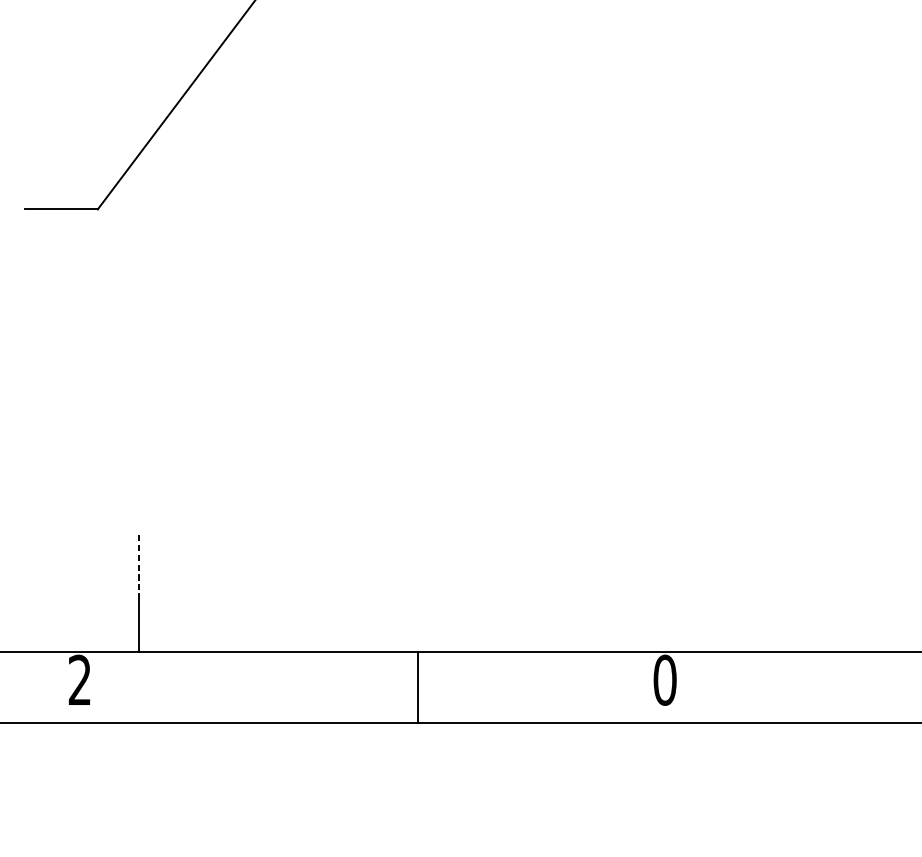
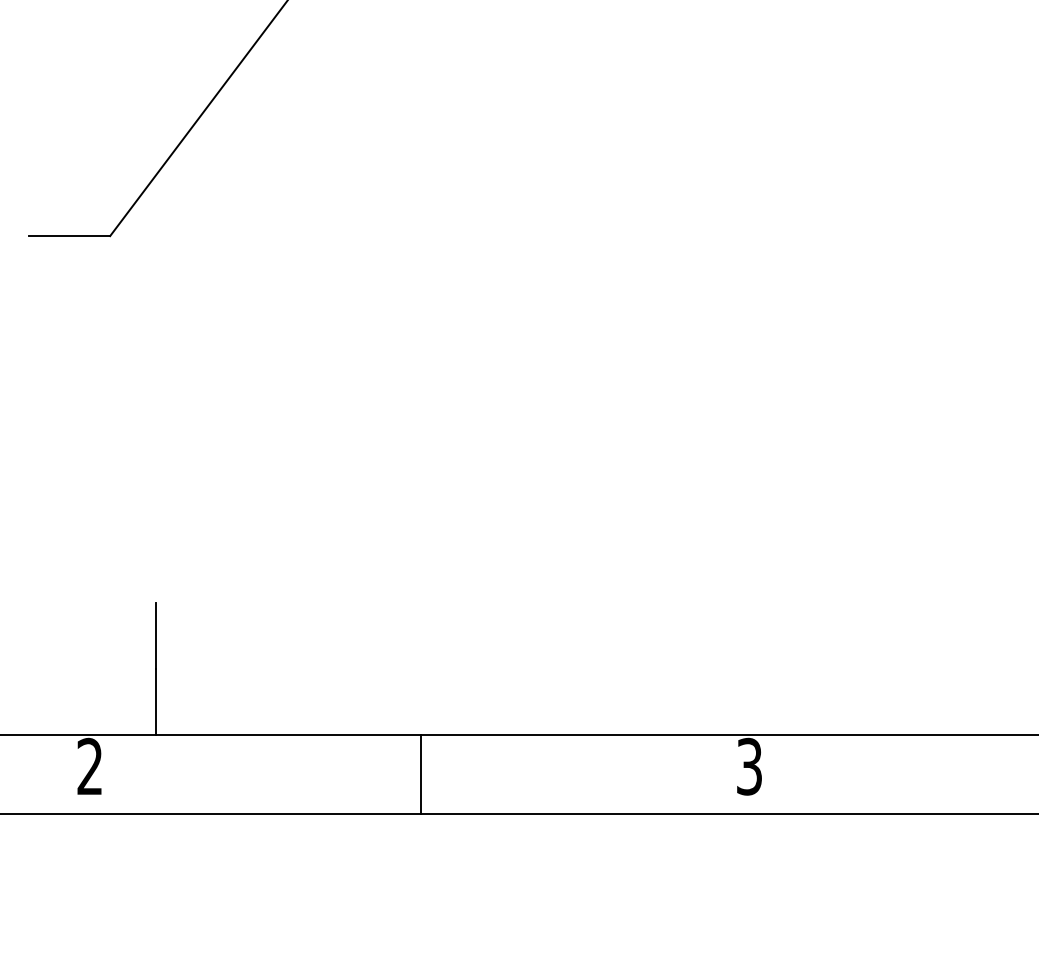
line: (138, 564) -> (156, 636), dashed -> solid
text: (665, 680) -> (749, 766), 0 -> 3
line: (417, 687) -> (420, 774), moved

